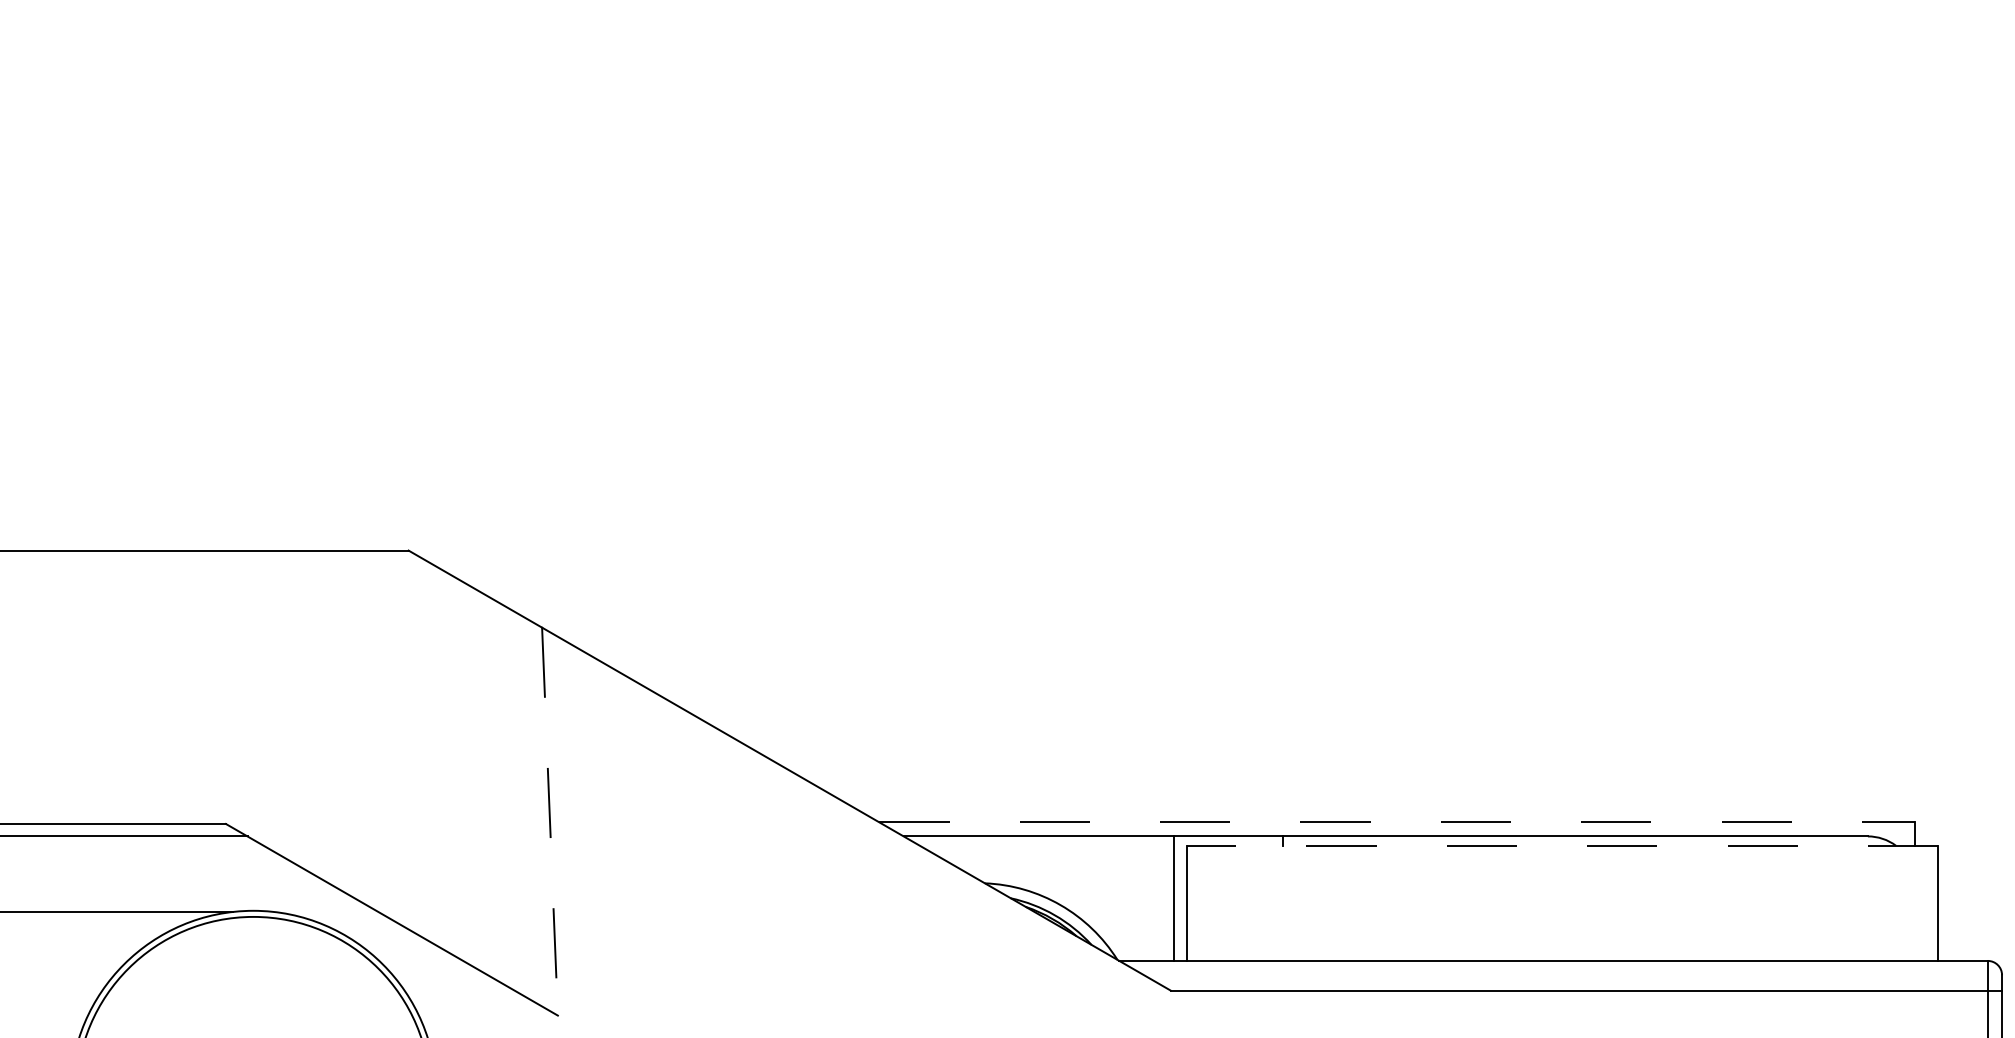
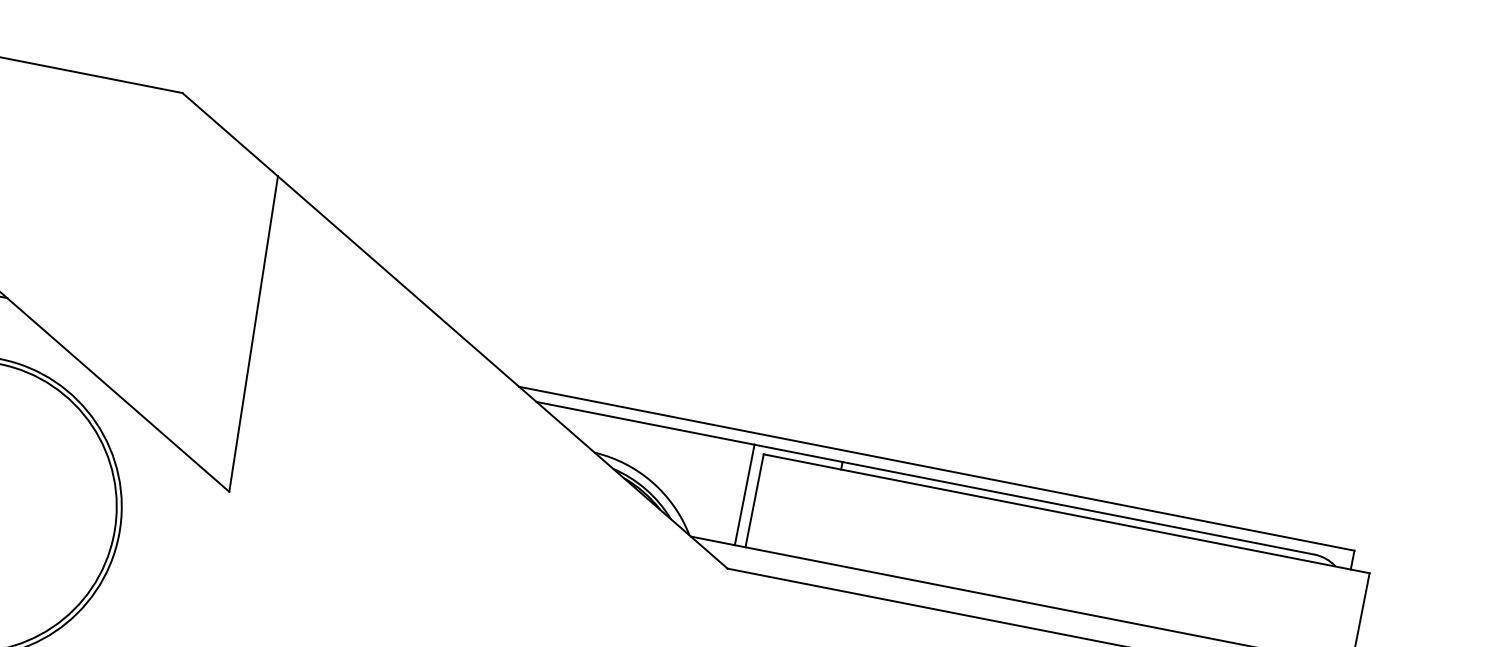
line: (550, 822) -> (253, 334), dashed -> solid
line: (1397, 822) -> (937, 468), dashed -> solid
line: (1562, 845) -> (1066, 513), dashed -> solid

